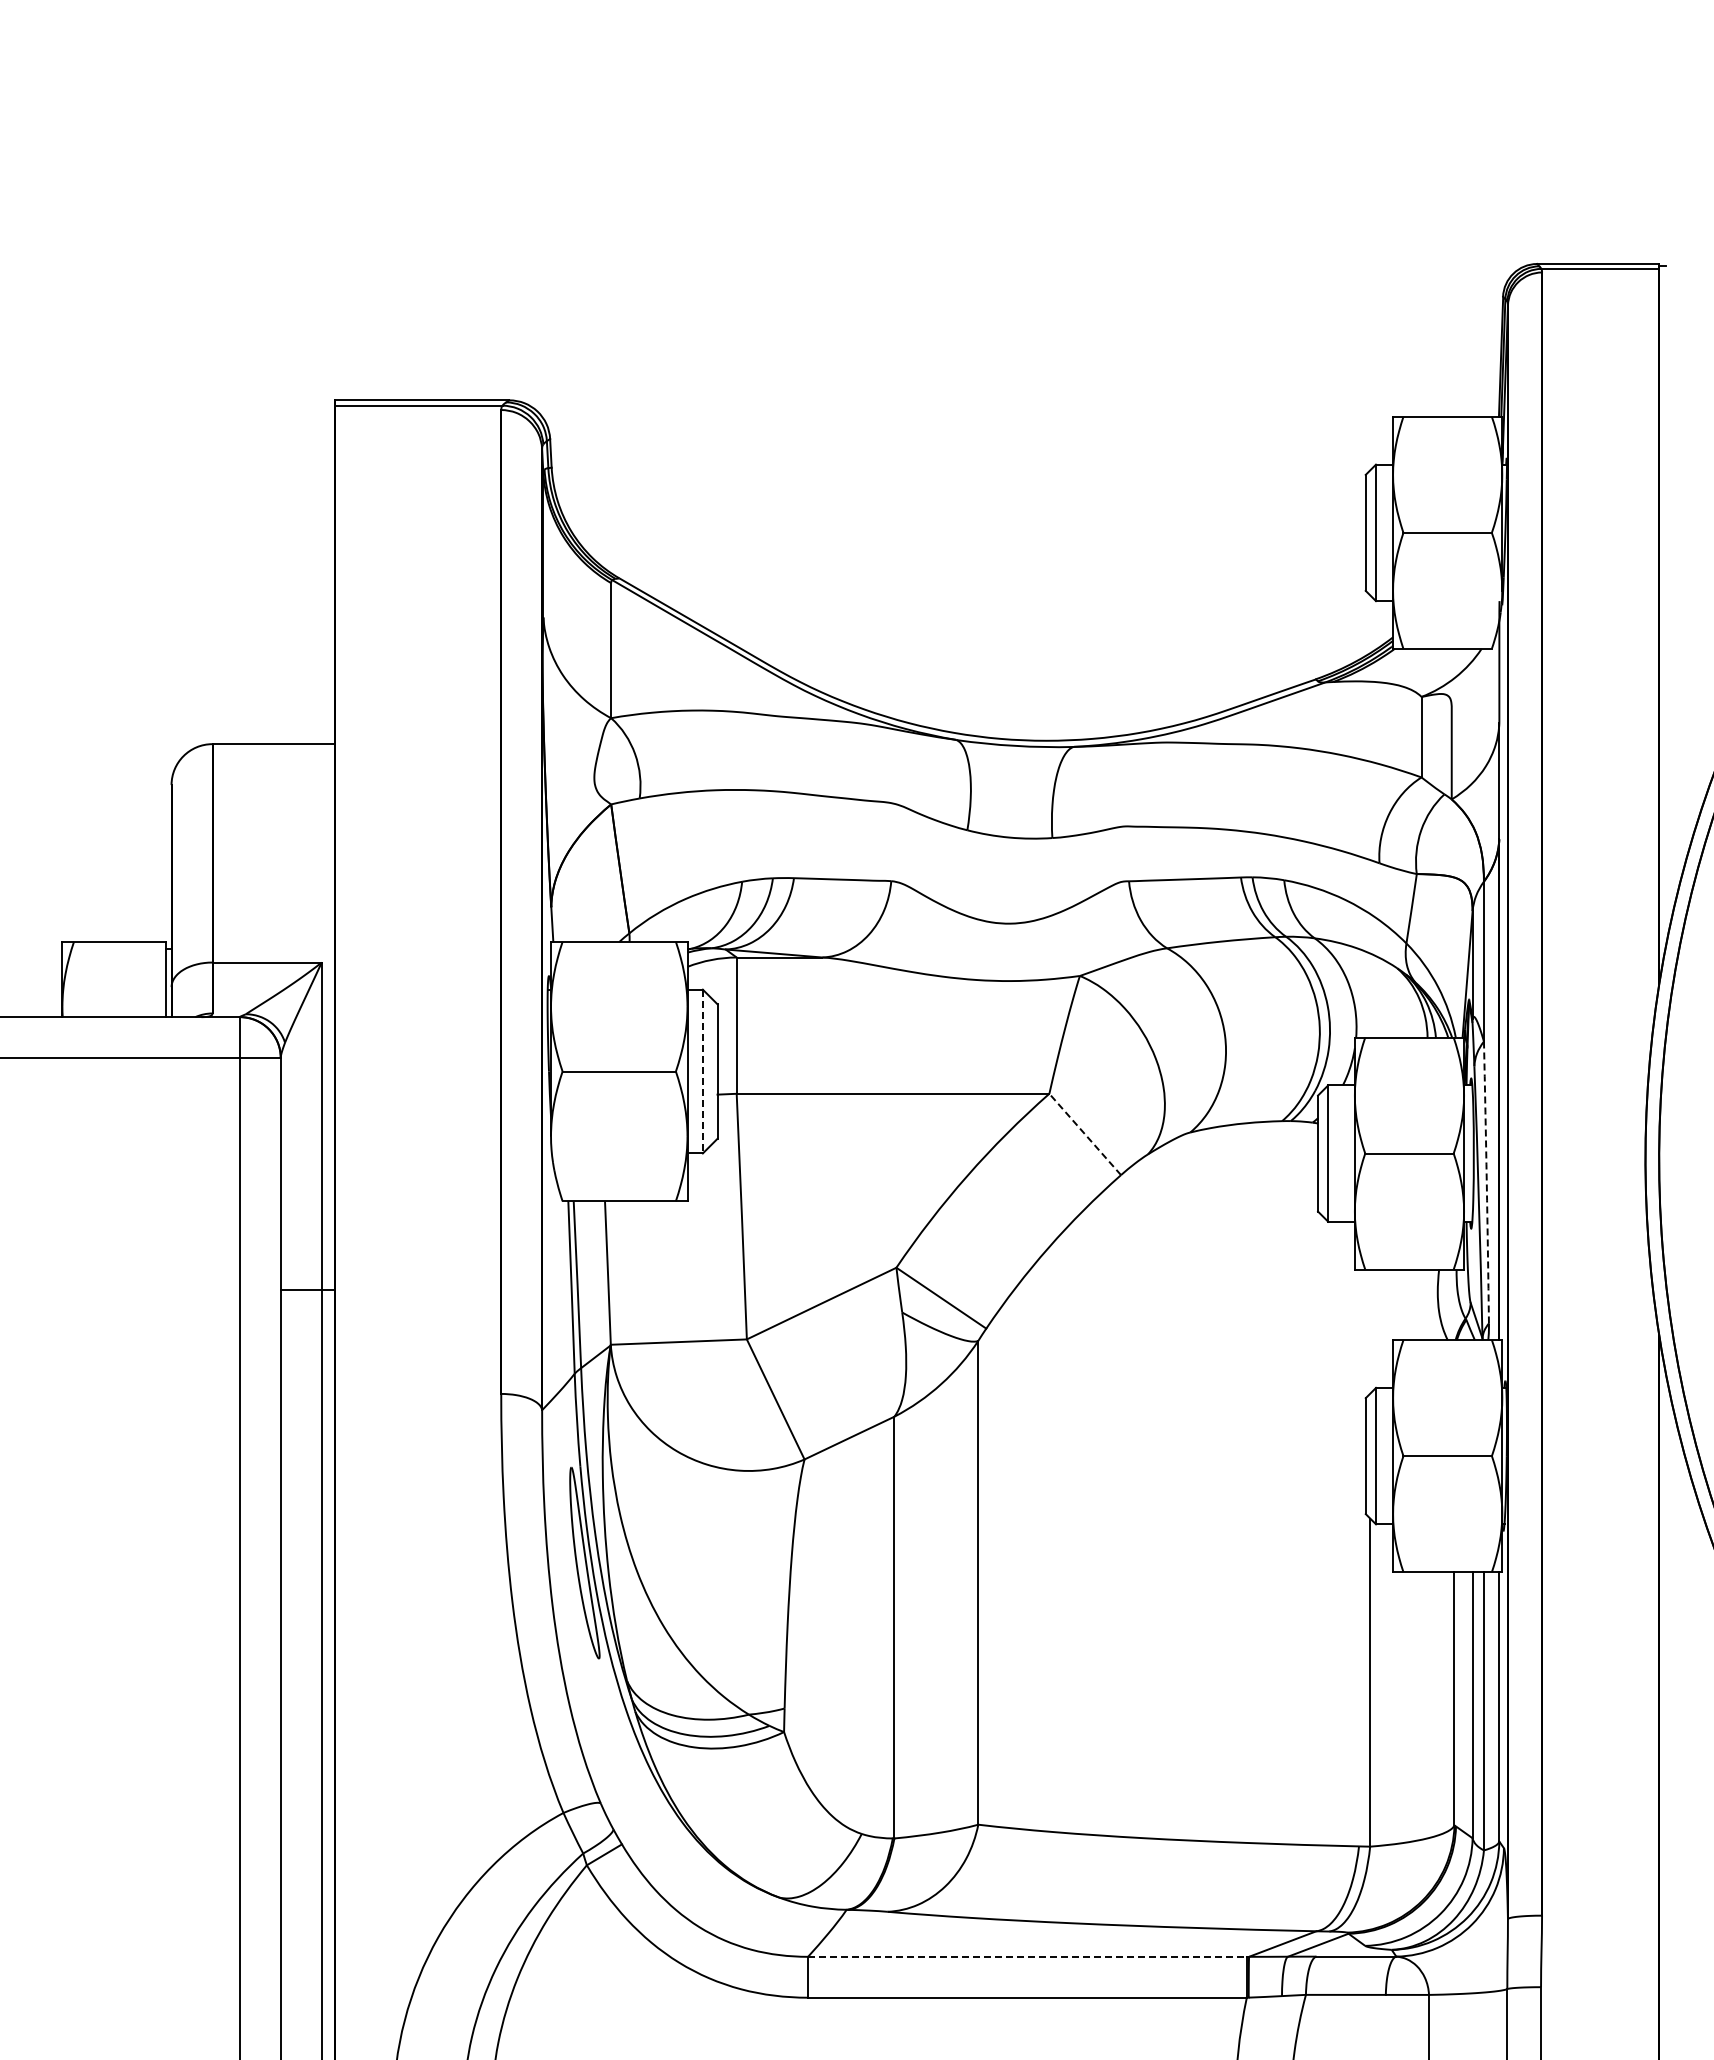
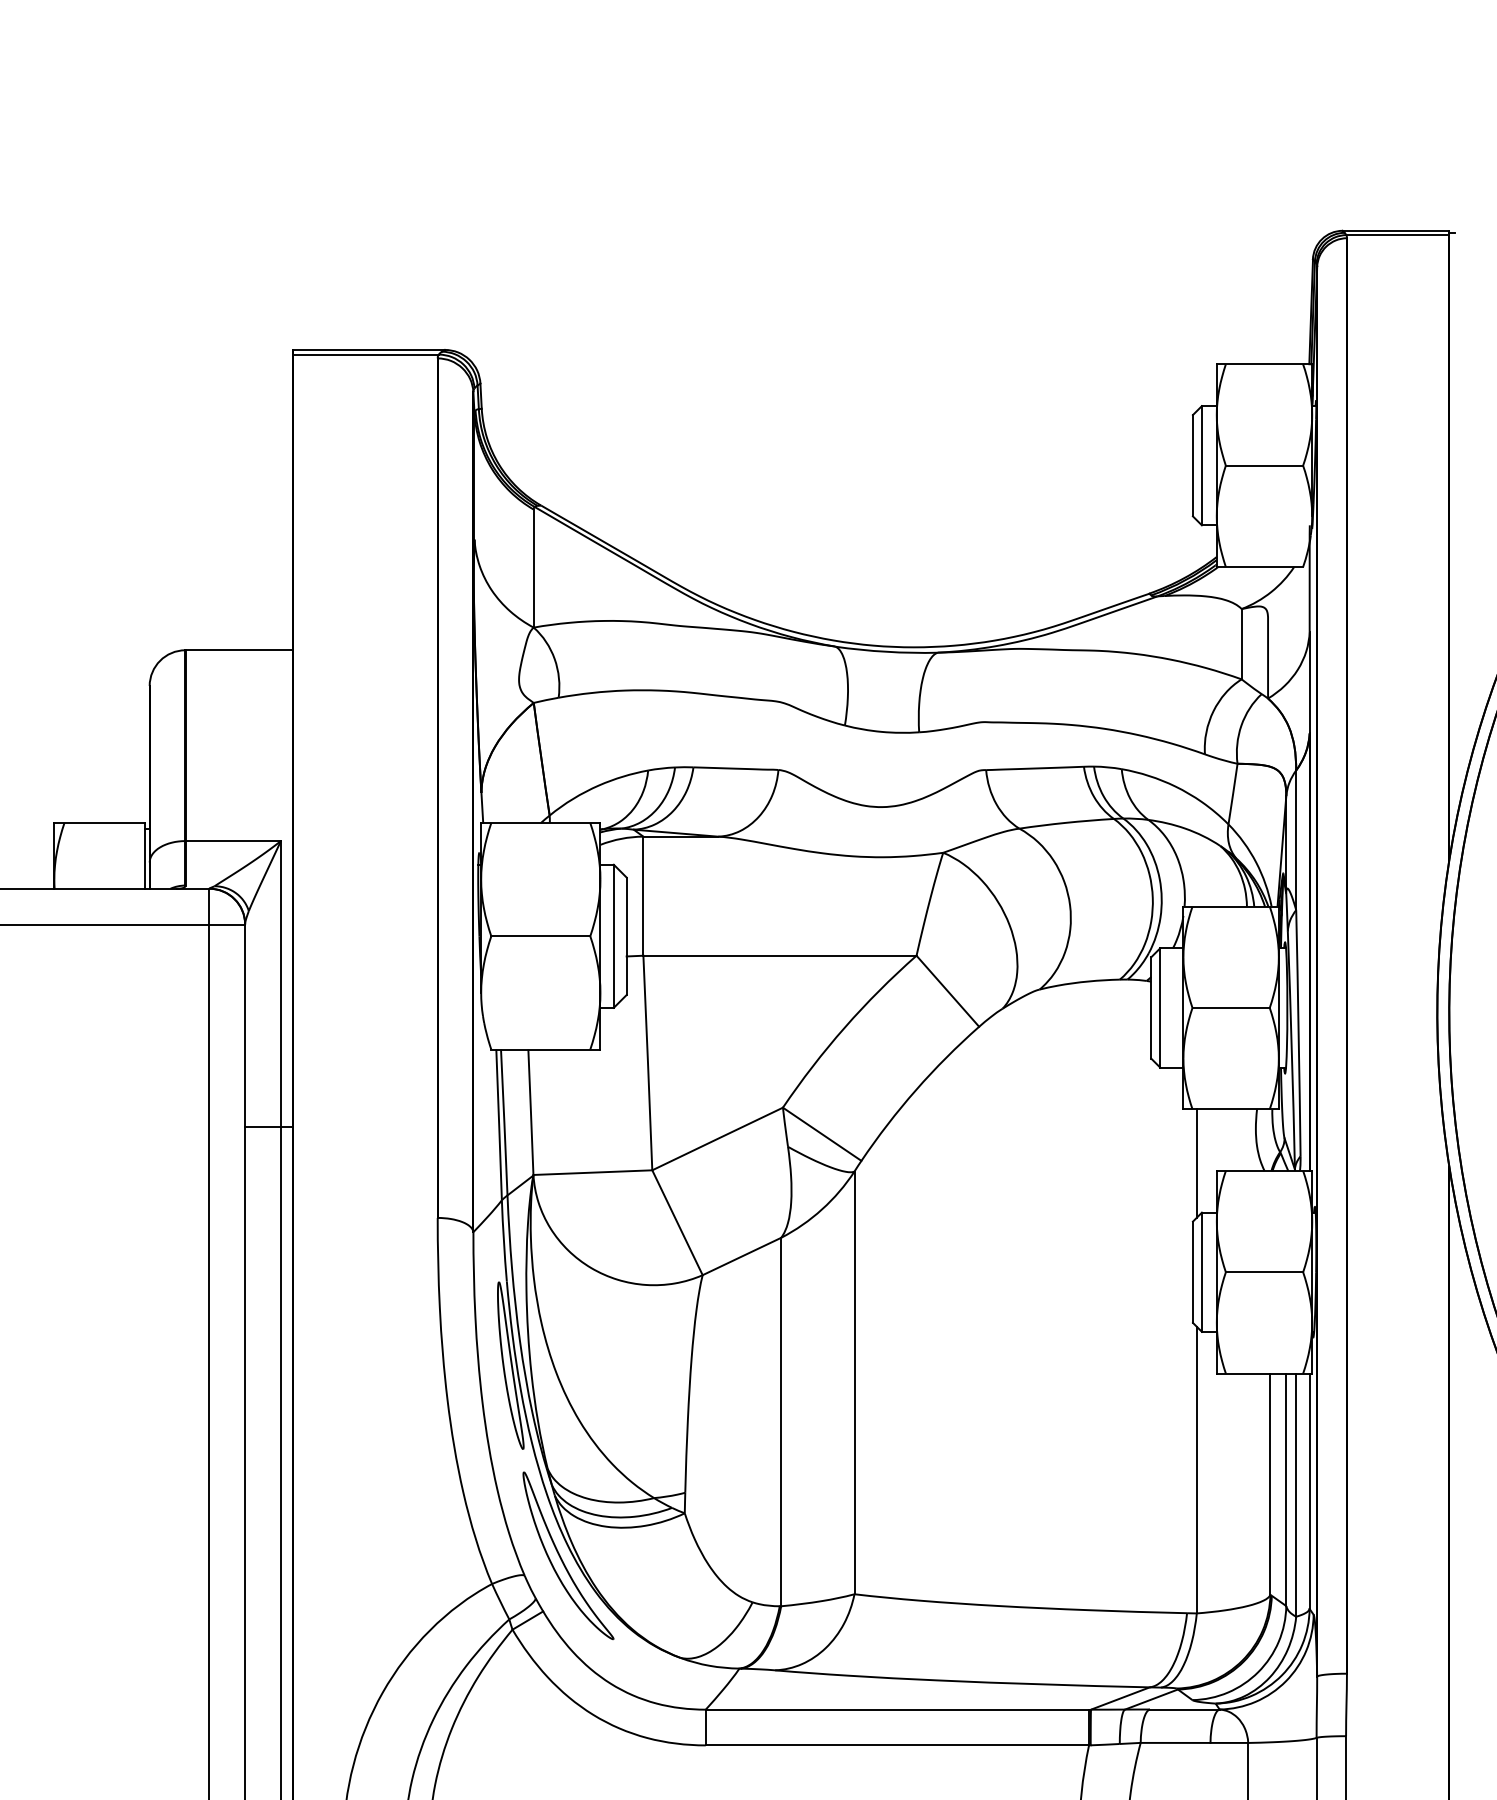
line: (702, 1071) -> (613, 936), dashed -> solid
line: (1084, 1134) -> (947, 991), dashed -> solid
arc: (1486, 1182) -> (1298, 1033), dashed -> solid
line: (1370, 1331) -> (1197, 1163), added
part: (643, 1783) -> (561, 1558), added
line: (1027, 1956) -> (897, 1709), dashed -> solid

